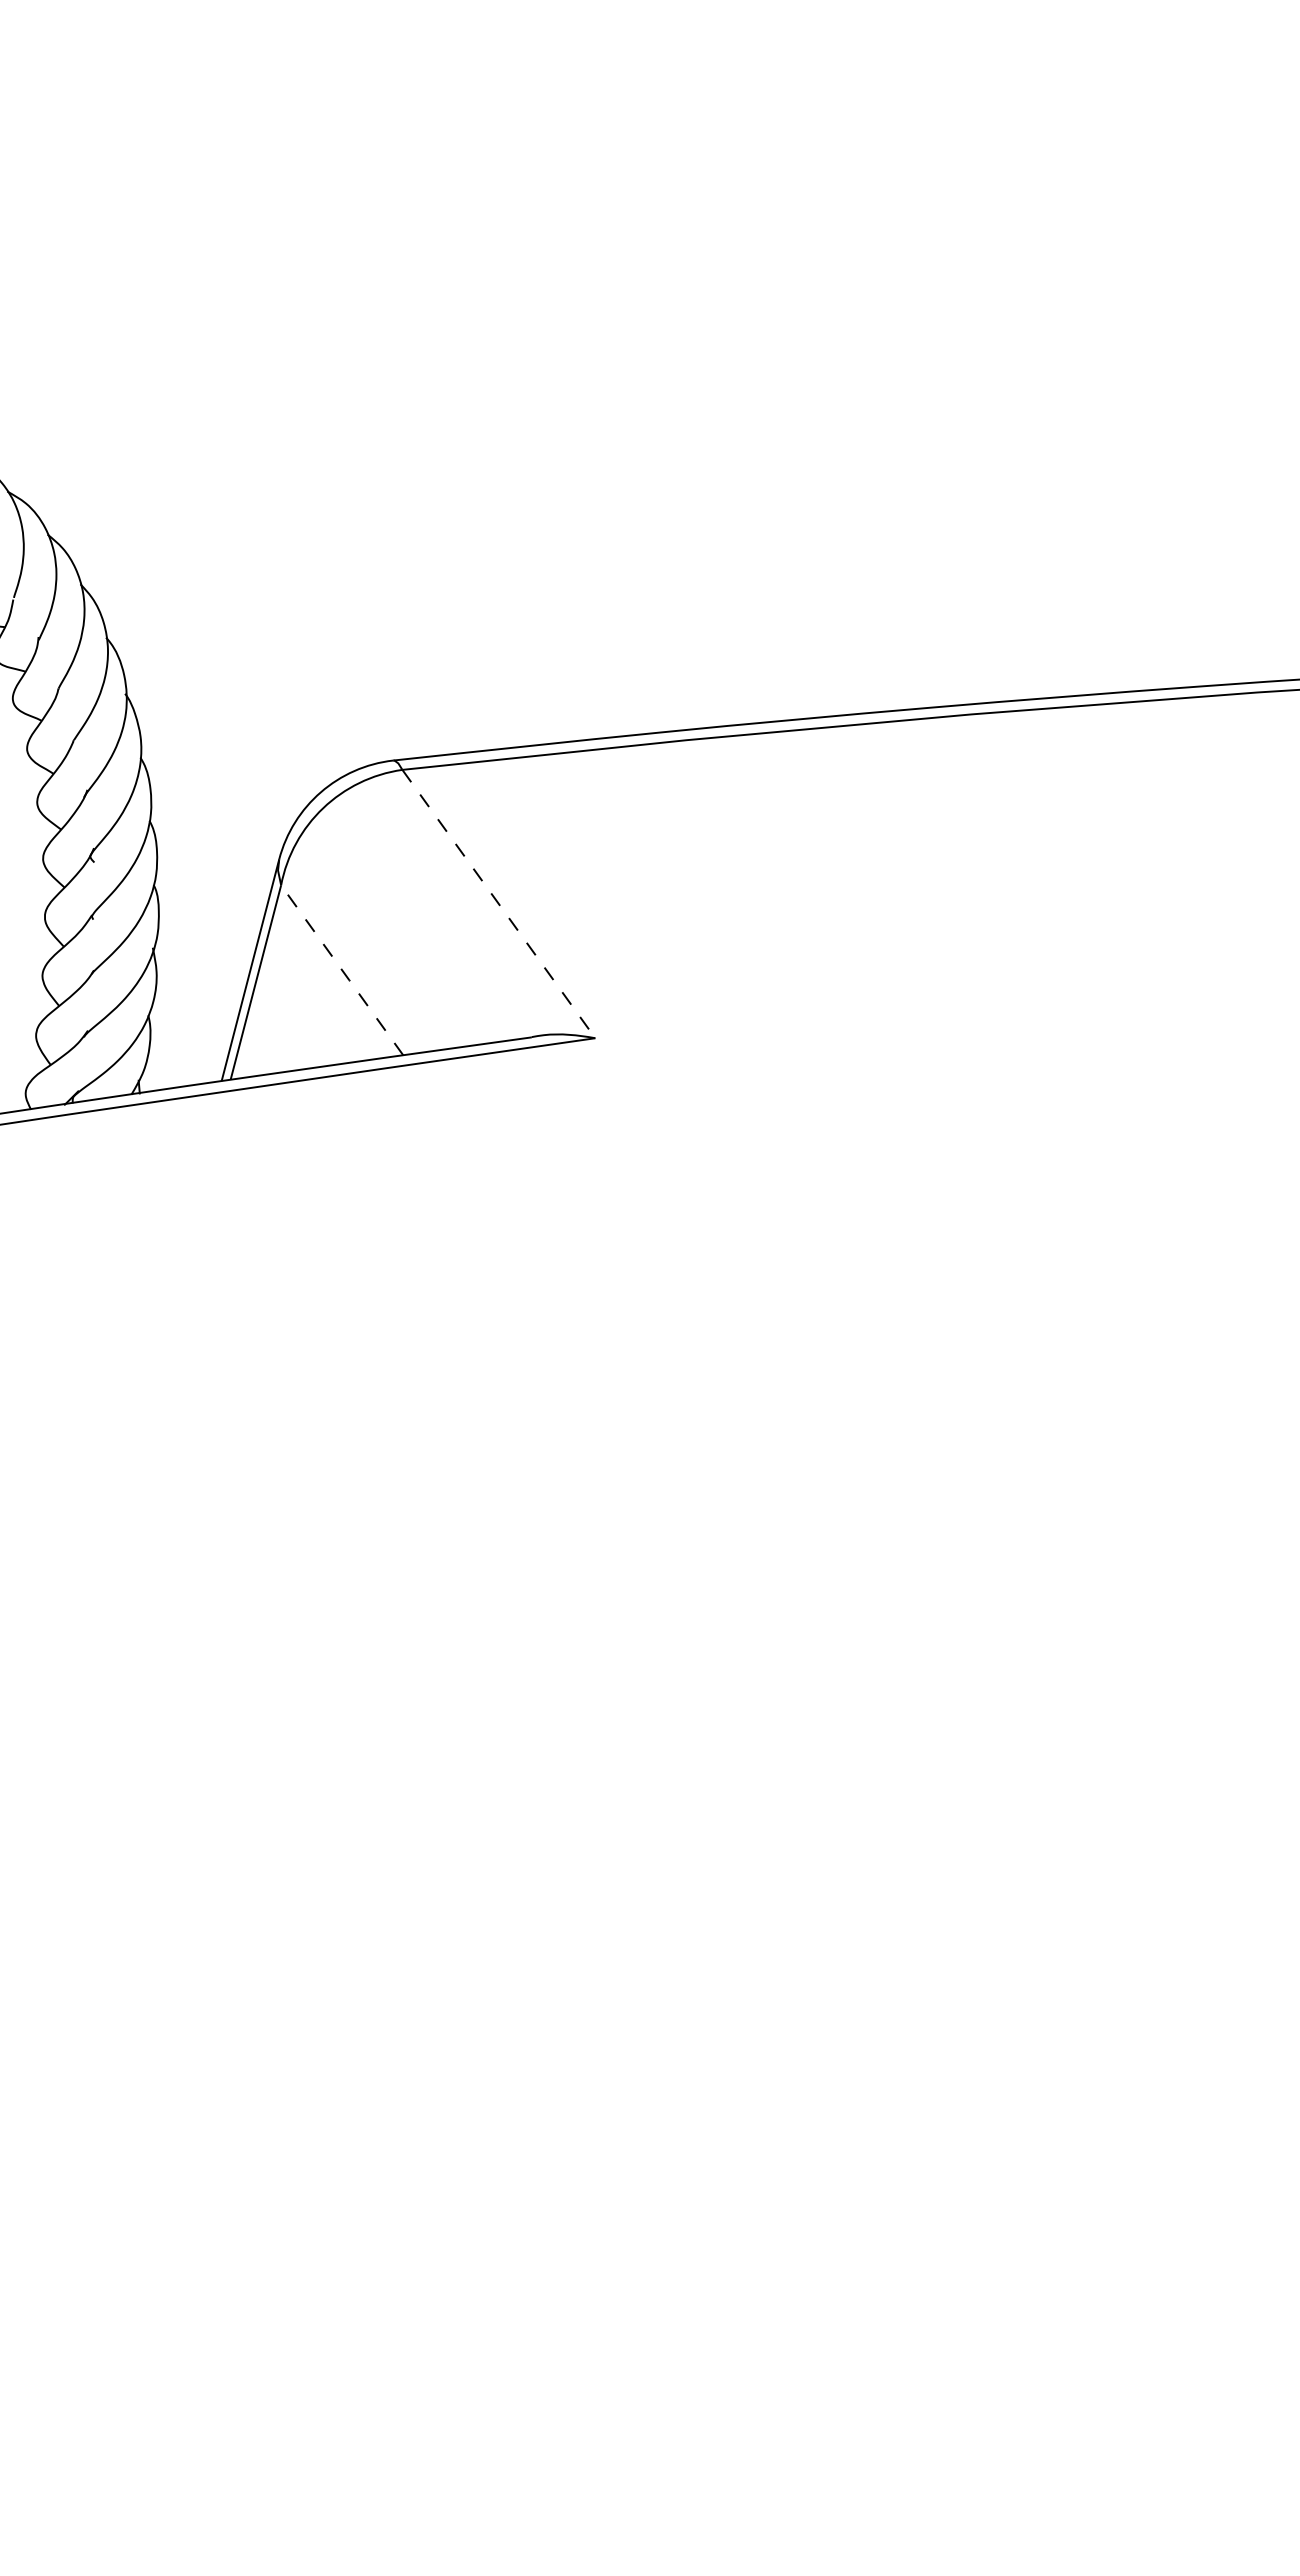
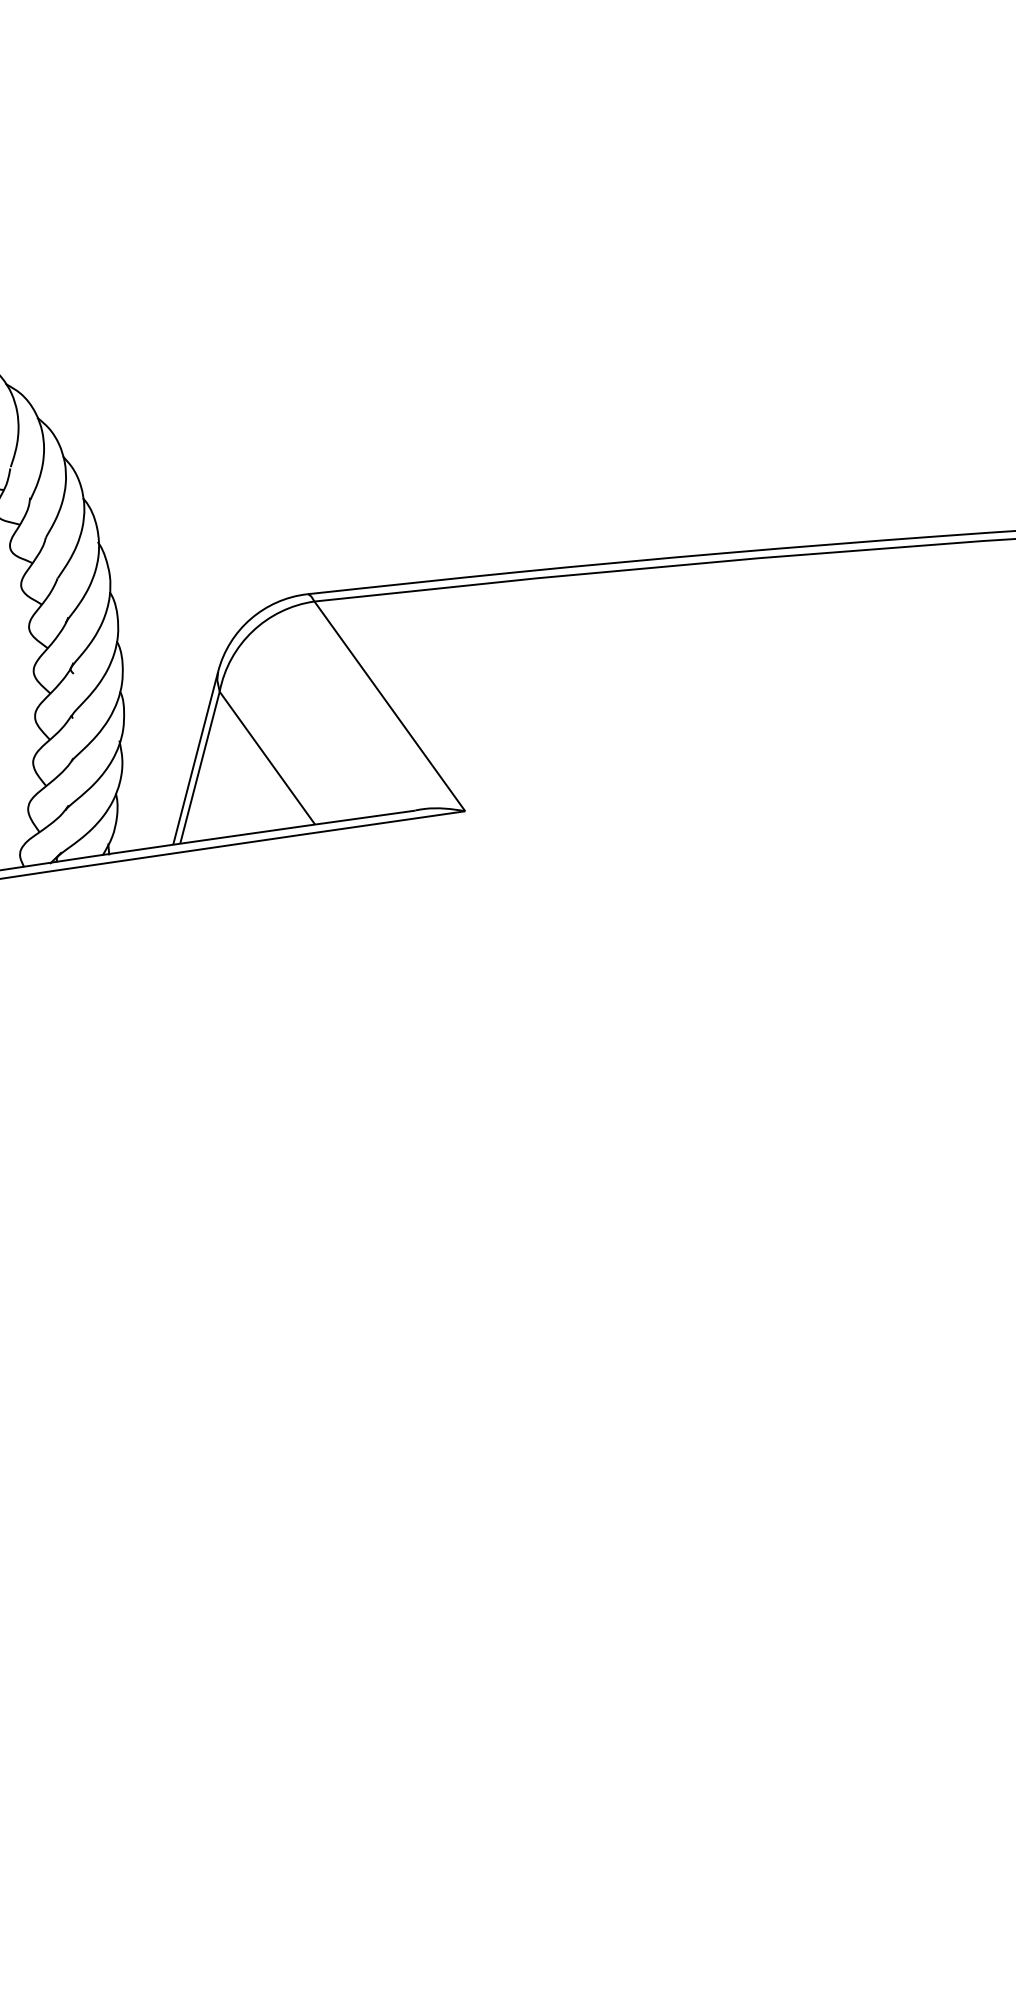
line: (498, 904) -> (389, 706), dashed -> solid
line: (342, 970) -> (267, 758), dashed -> solid

